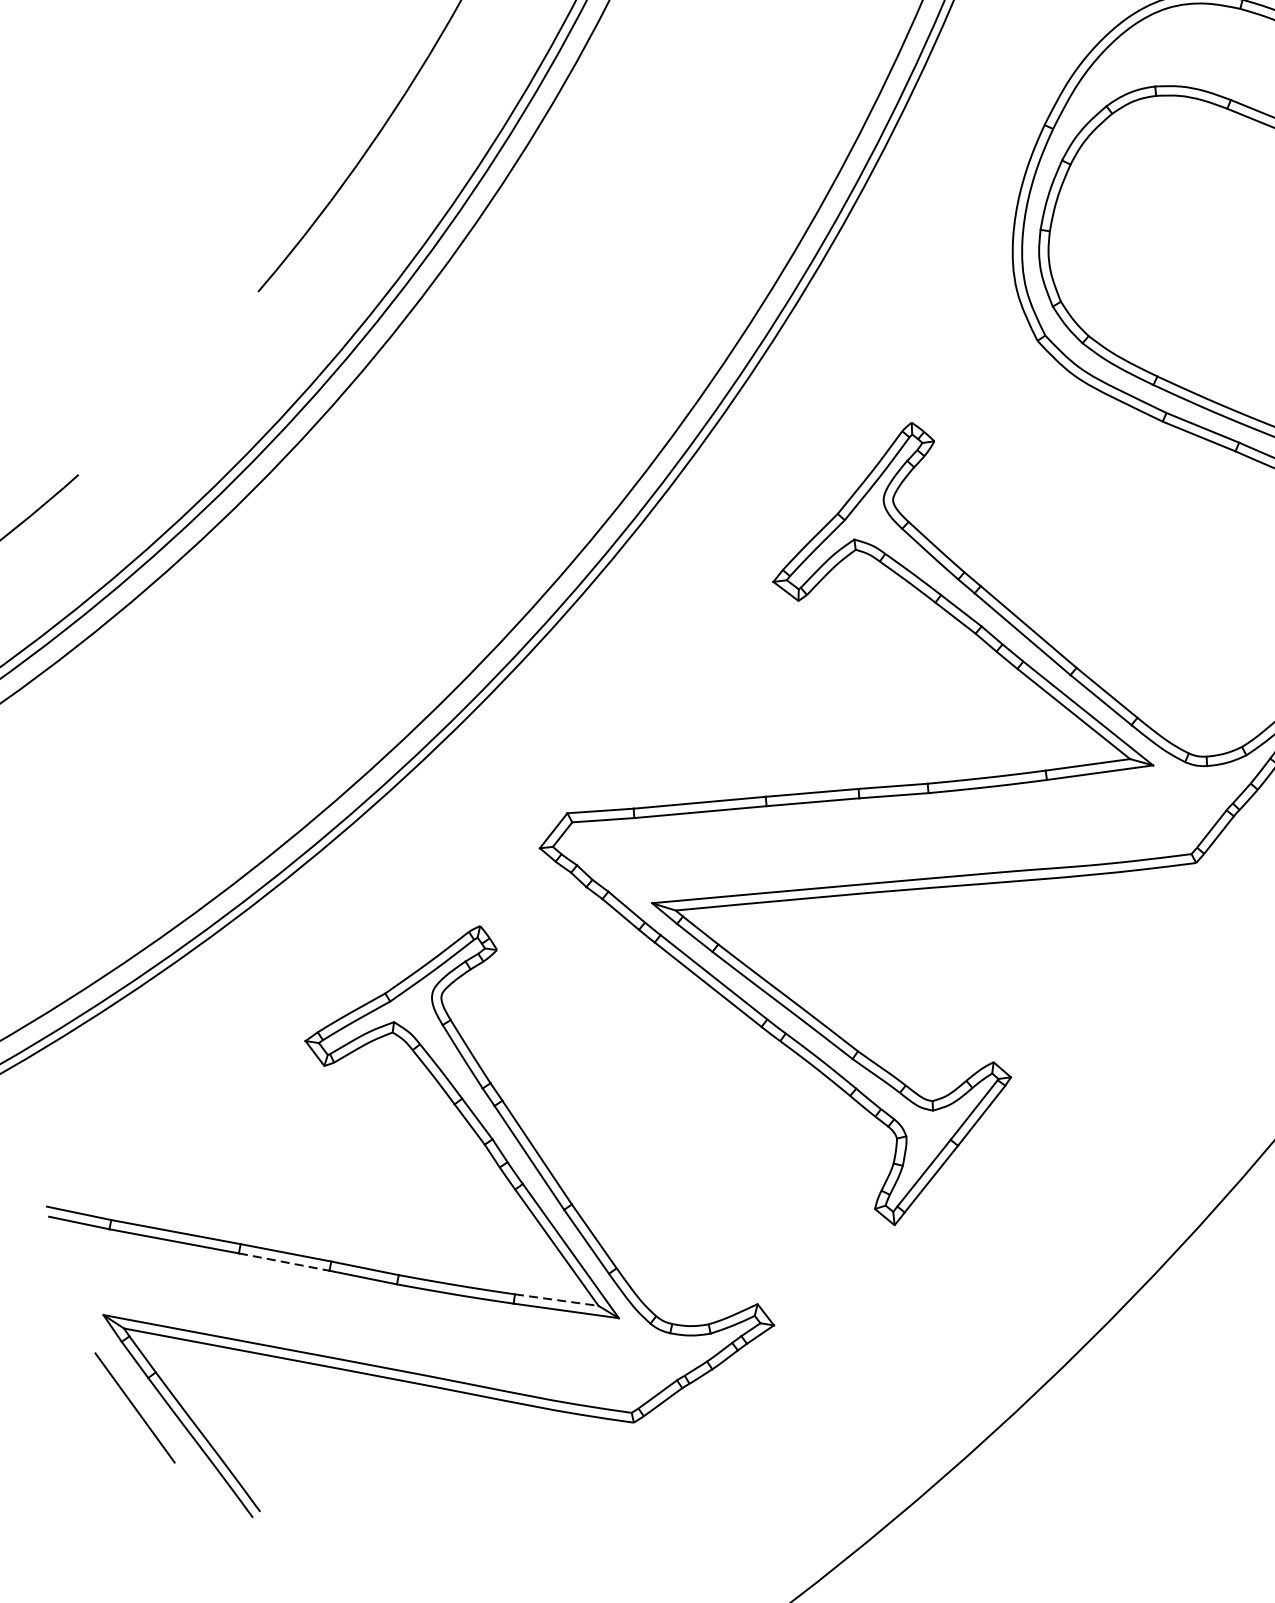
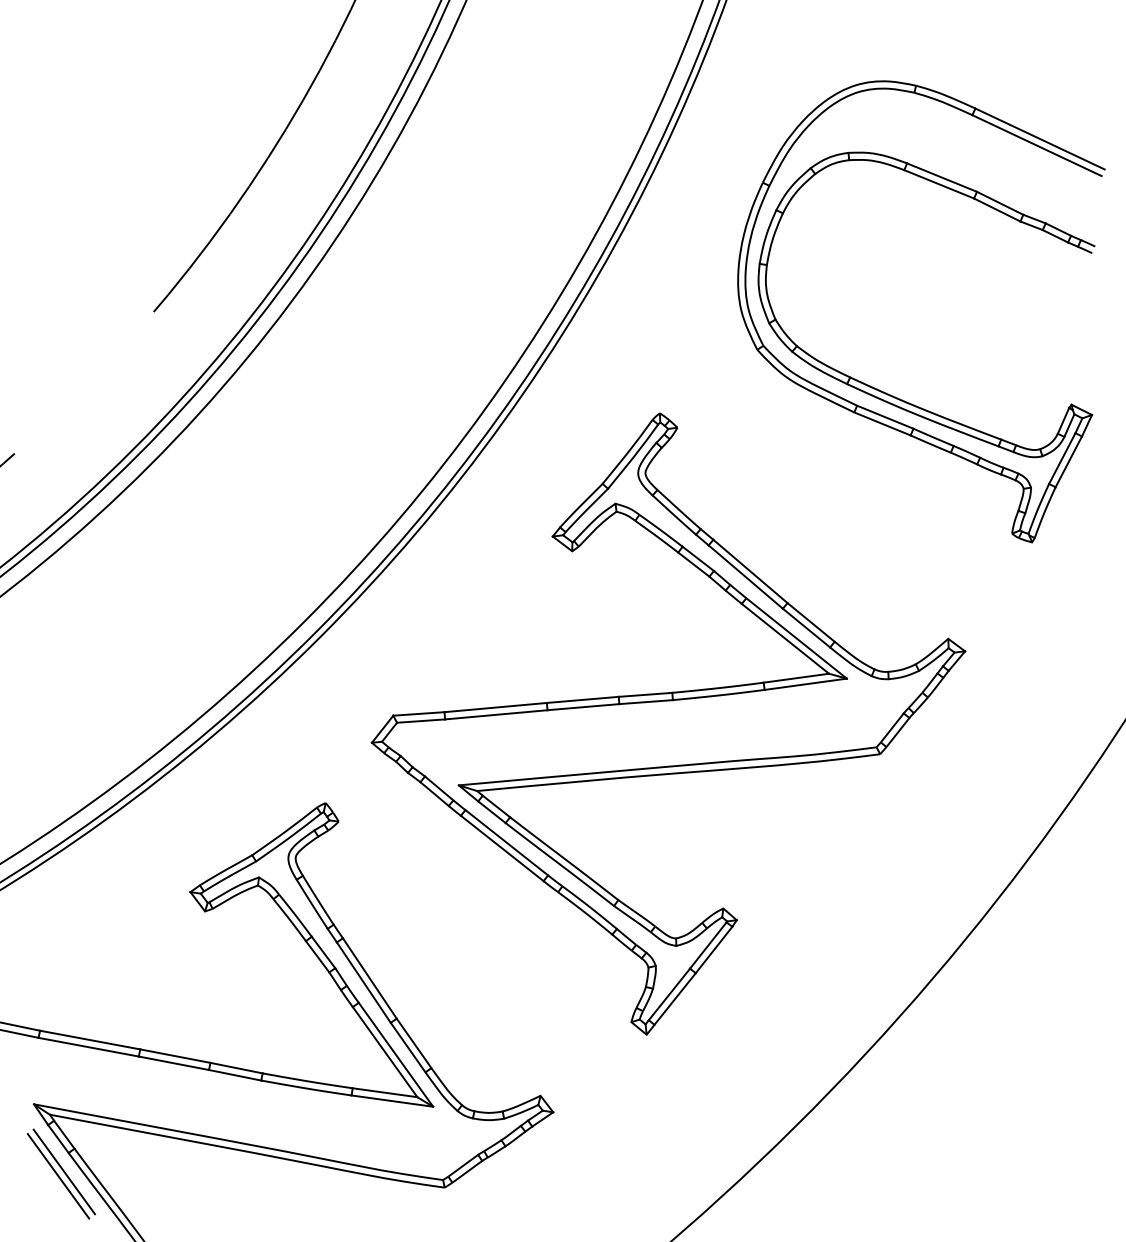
line: (283, 1262) -> (173, 1063), dashed -> solid
line: (557, 1299) -> (385, 1092), dashed -> solid
line: (142, 1401) -> (64, 1171), added

